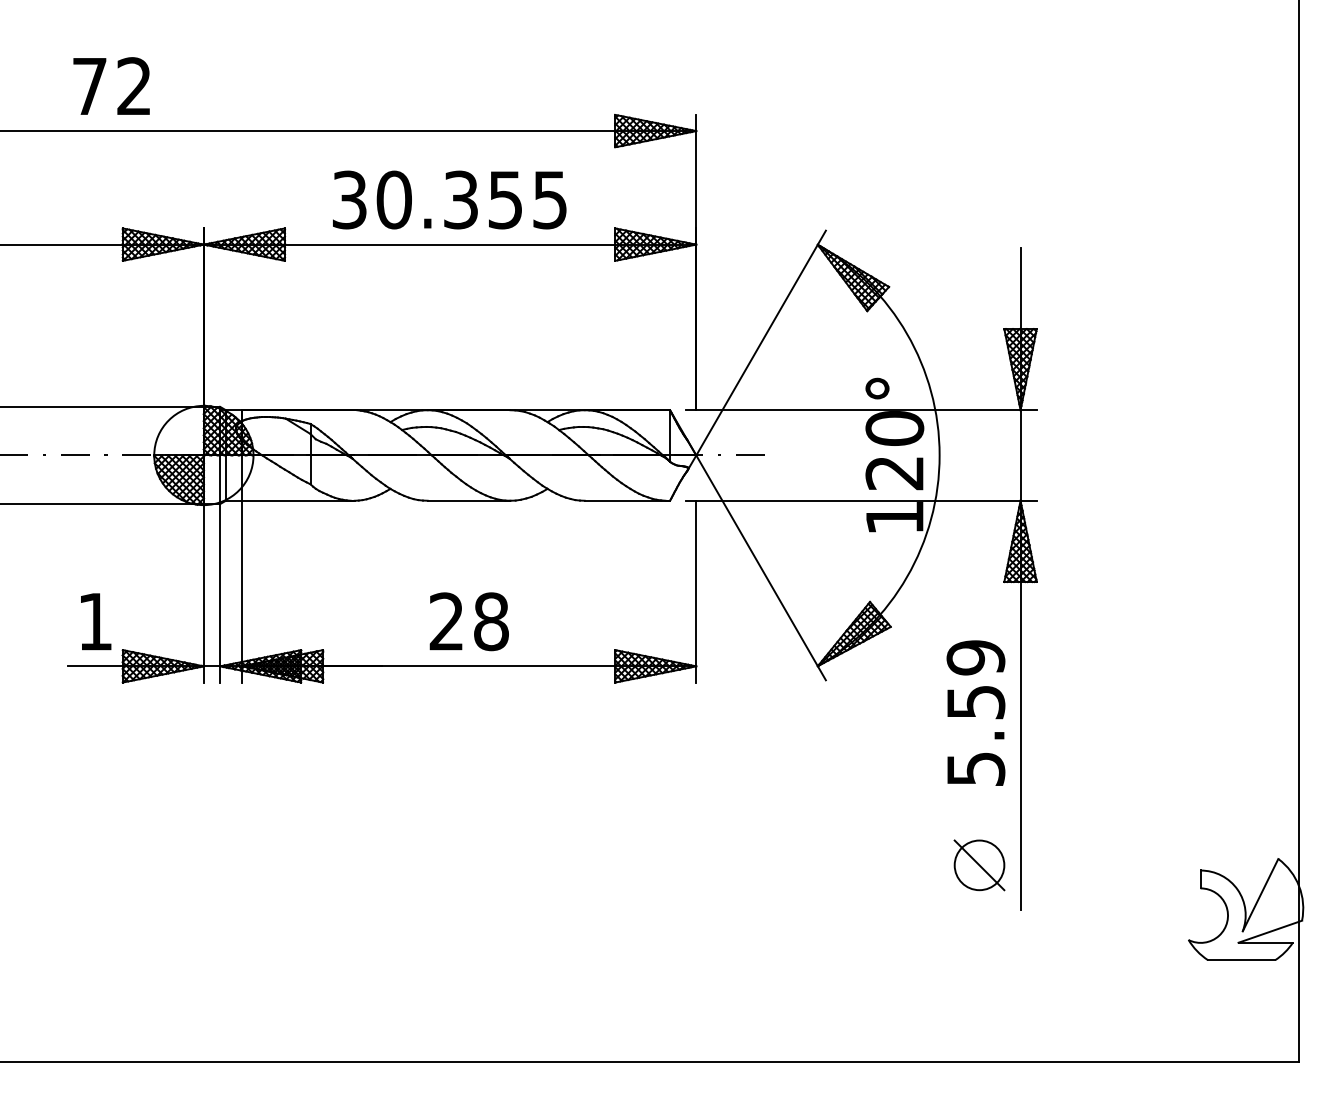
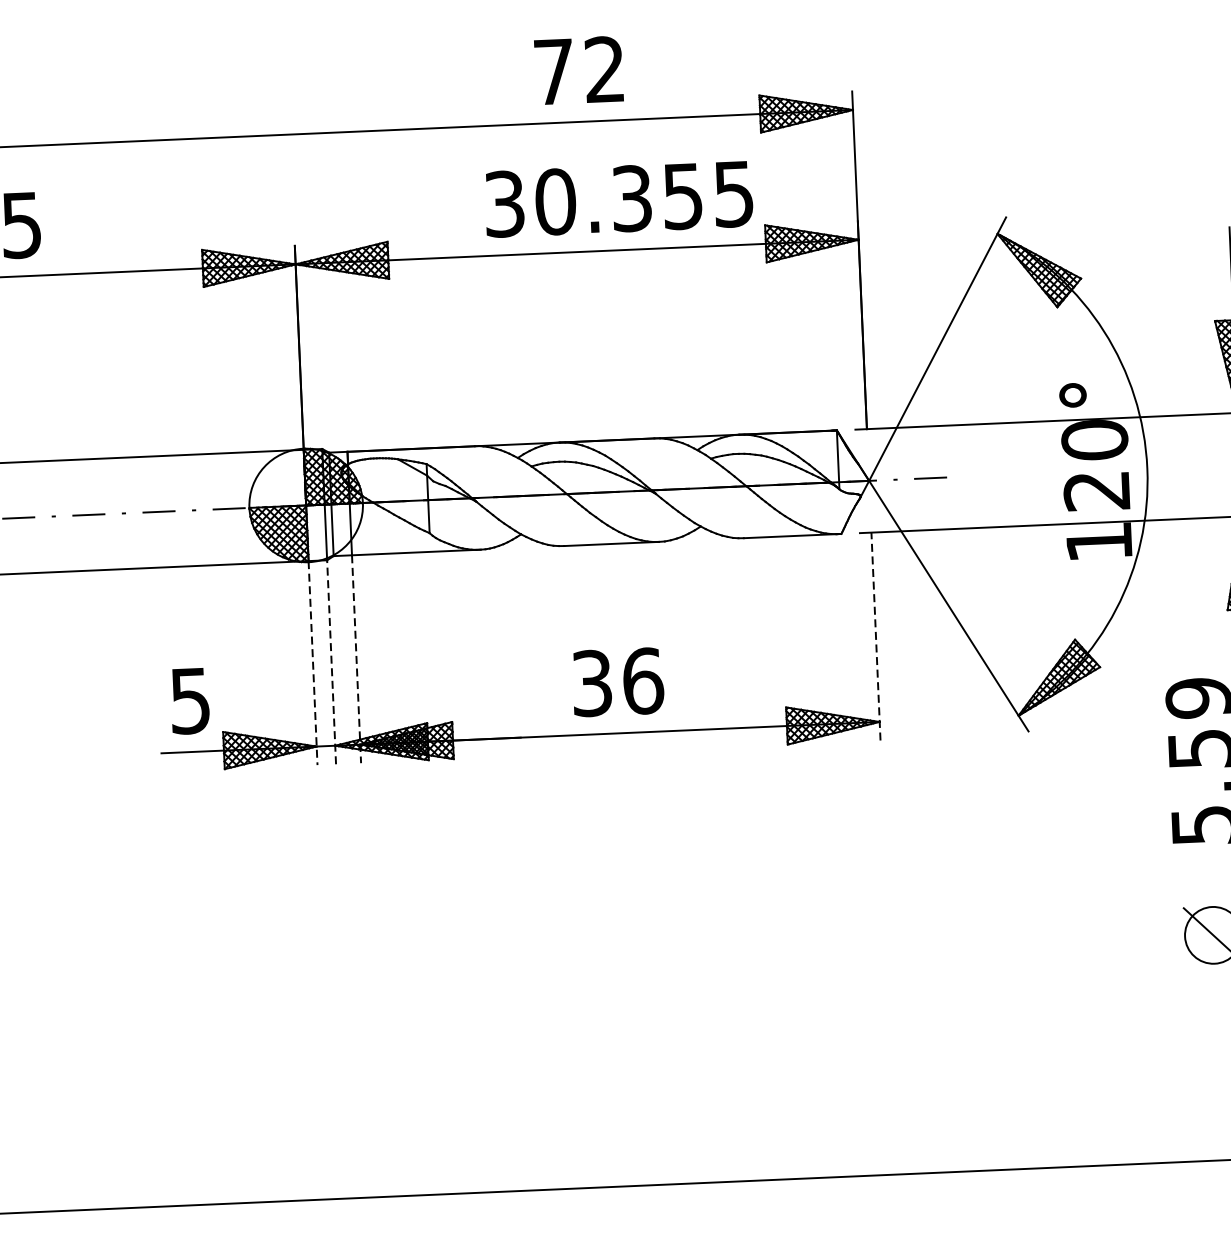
text: (111, 85) -> (578, 69), moved
text: (449, 199) -> (618, 198), moved
line: (242, 591) -> (357, 659), solid -> dashed
line: (696, 591) -> (876, 636), solid -> dashed
line: (220, 592) -> (331, 661), solid -> dashed
line: (203, 593) -> (312, 663), solid -> dashed
text: (469, 621) -> (618, 682), 28 -> 36
text: (94, 622) -> (189, 701), 1 -> 5

